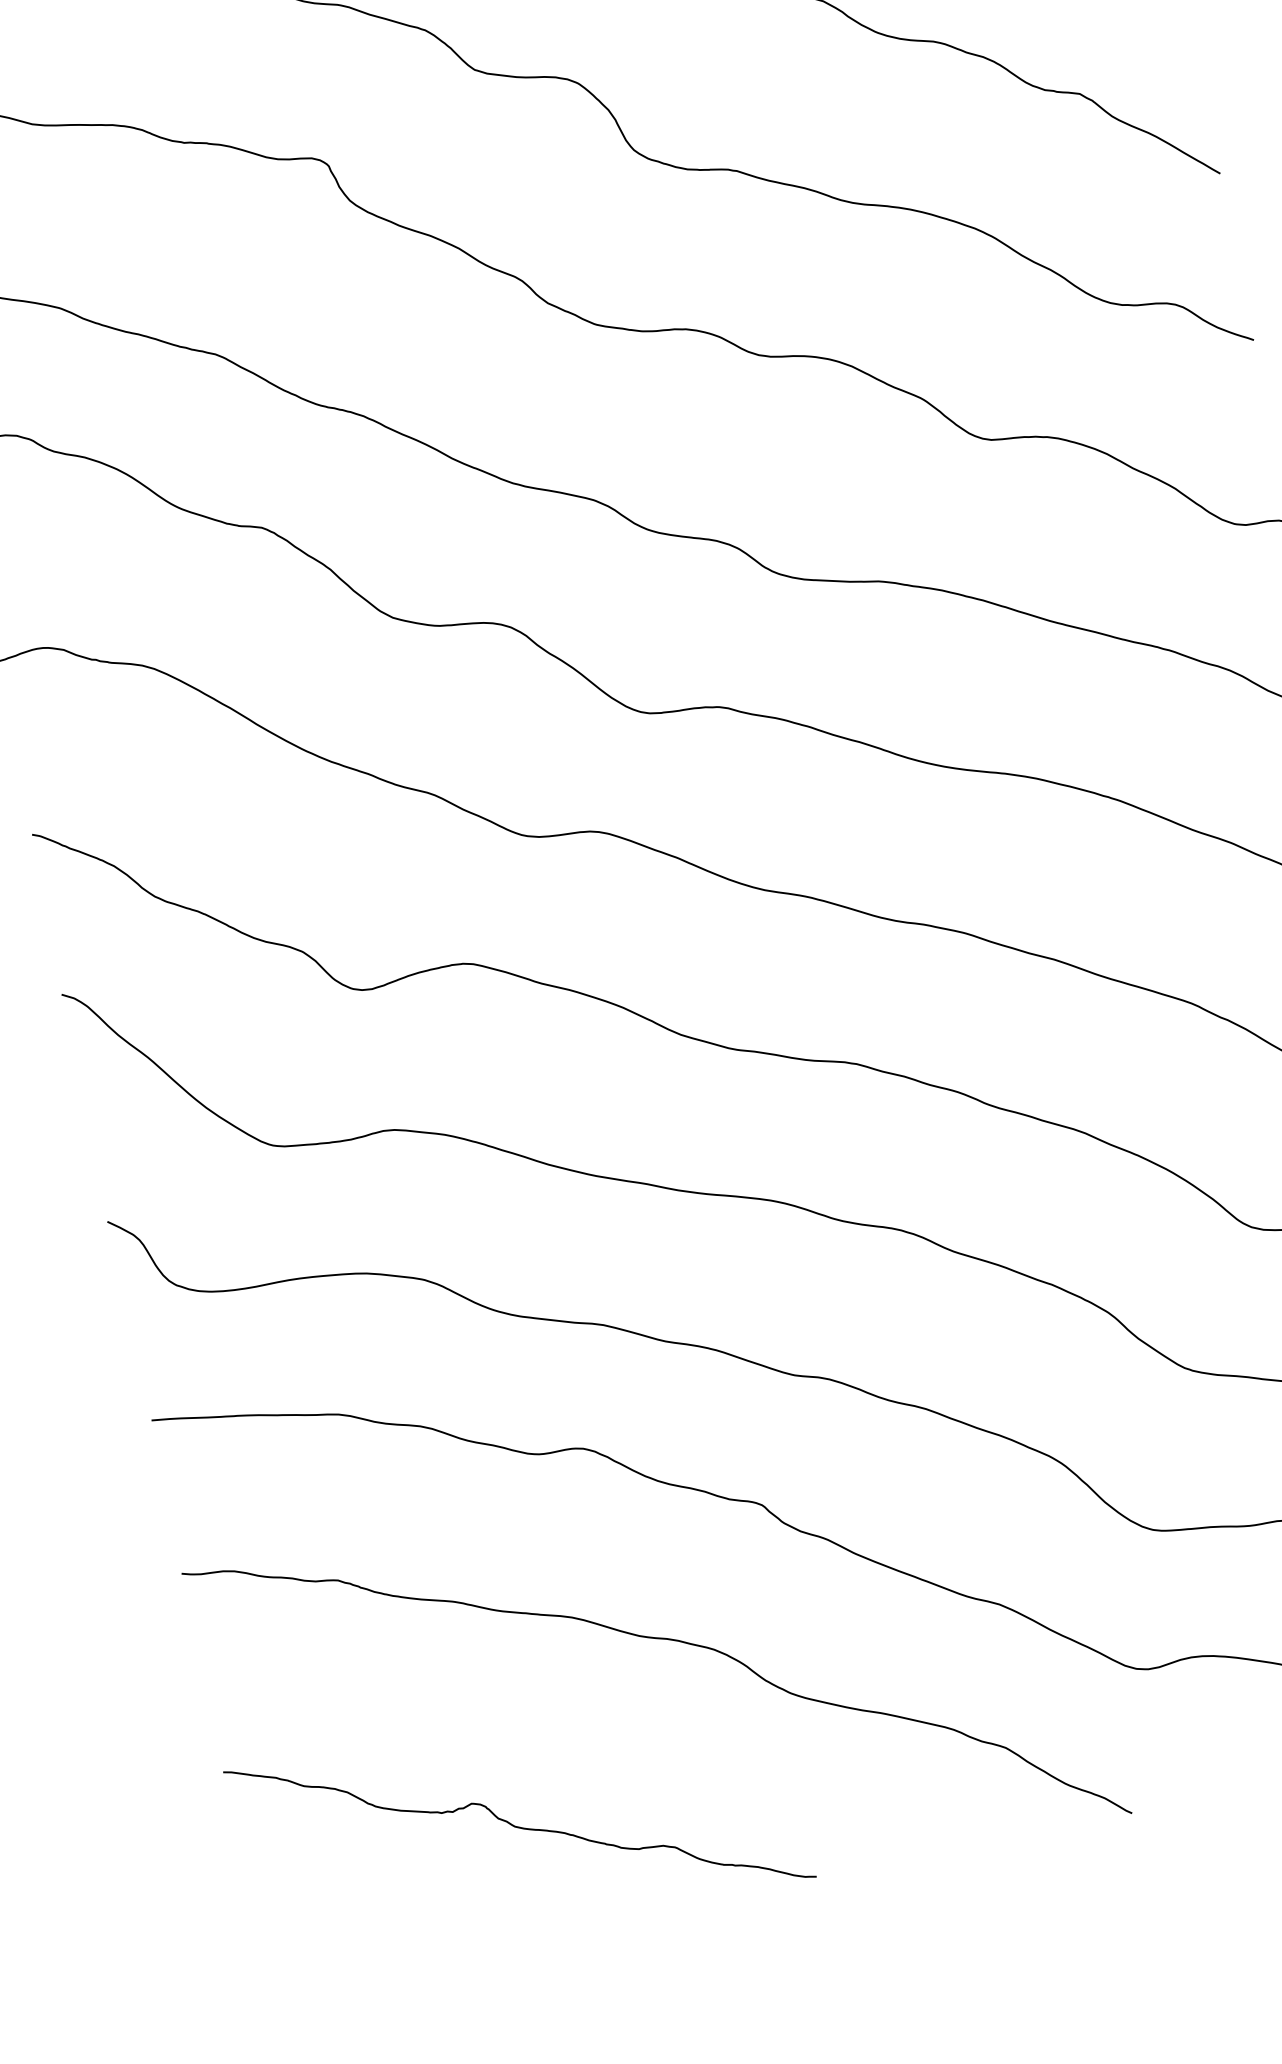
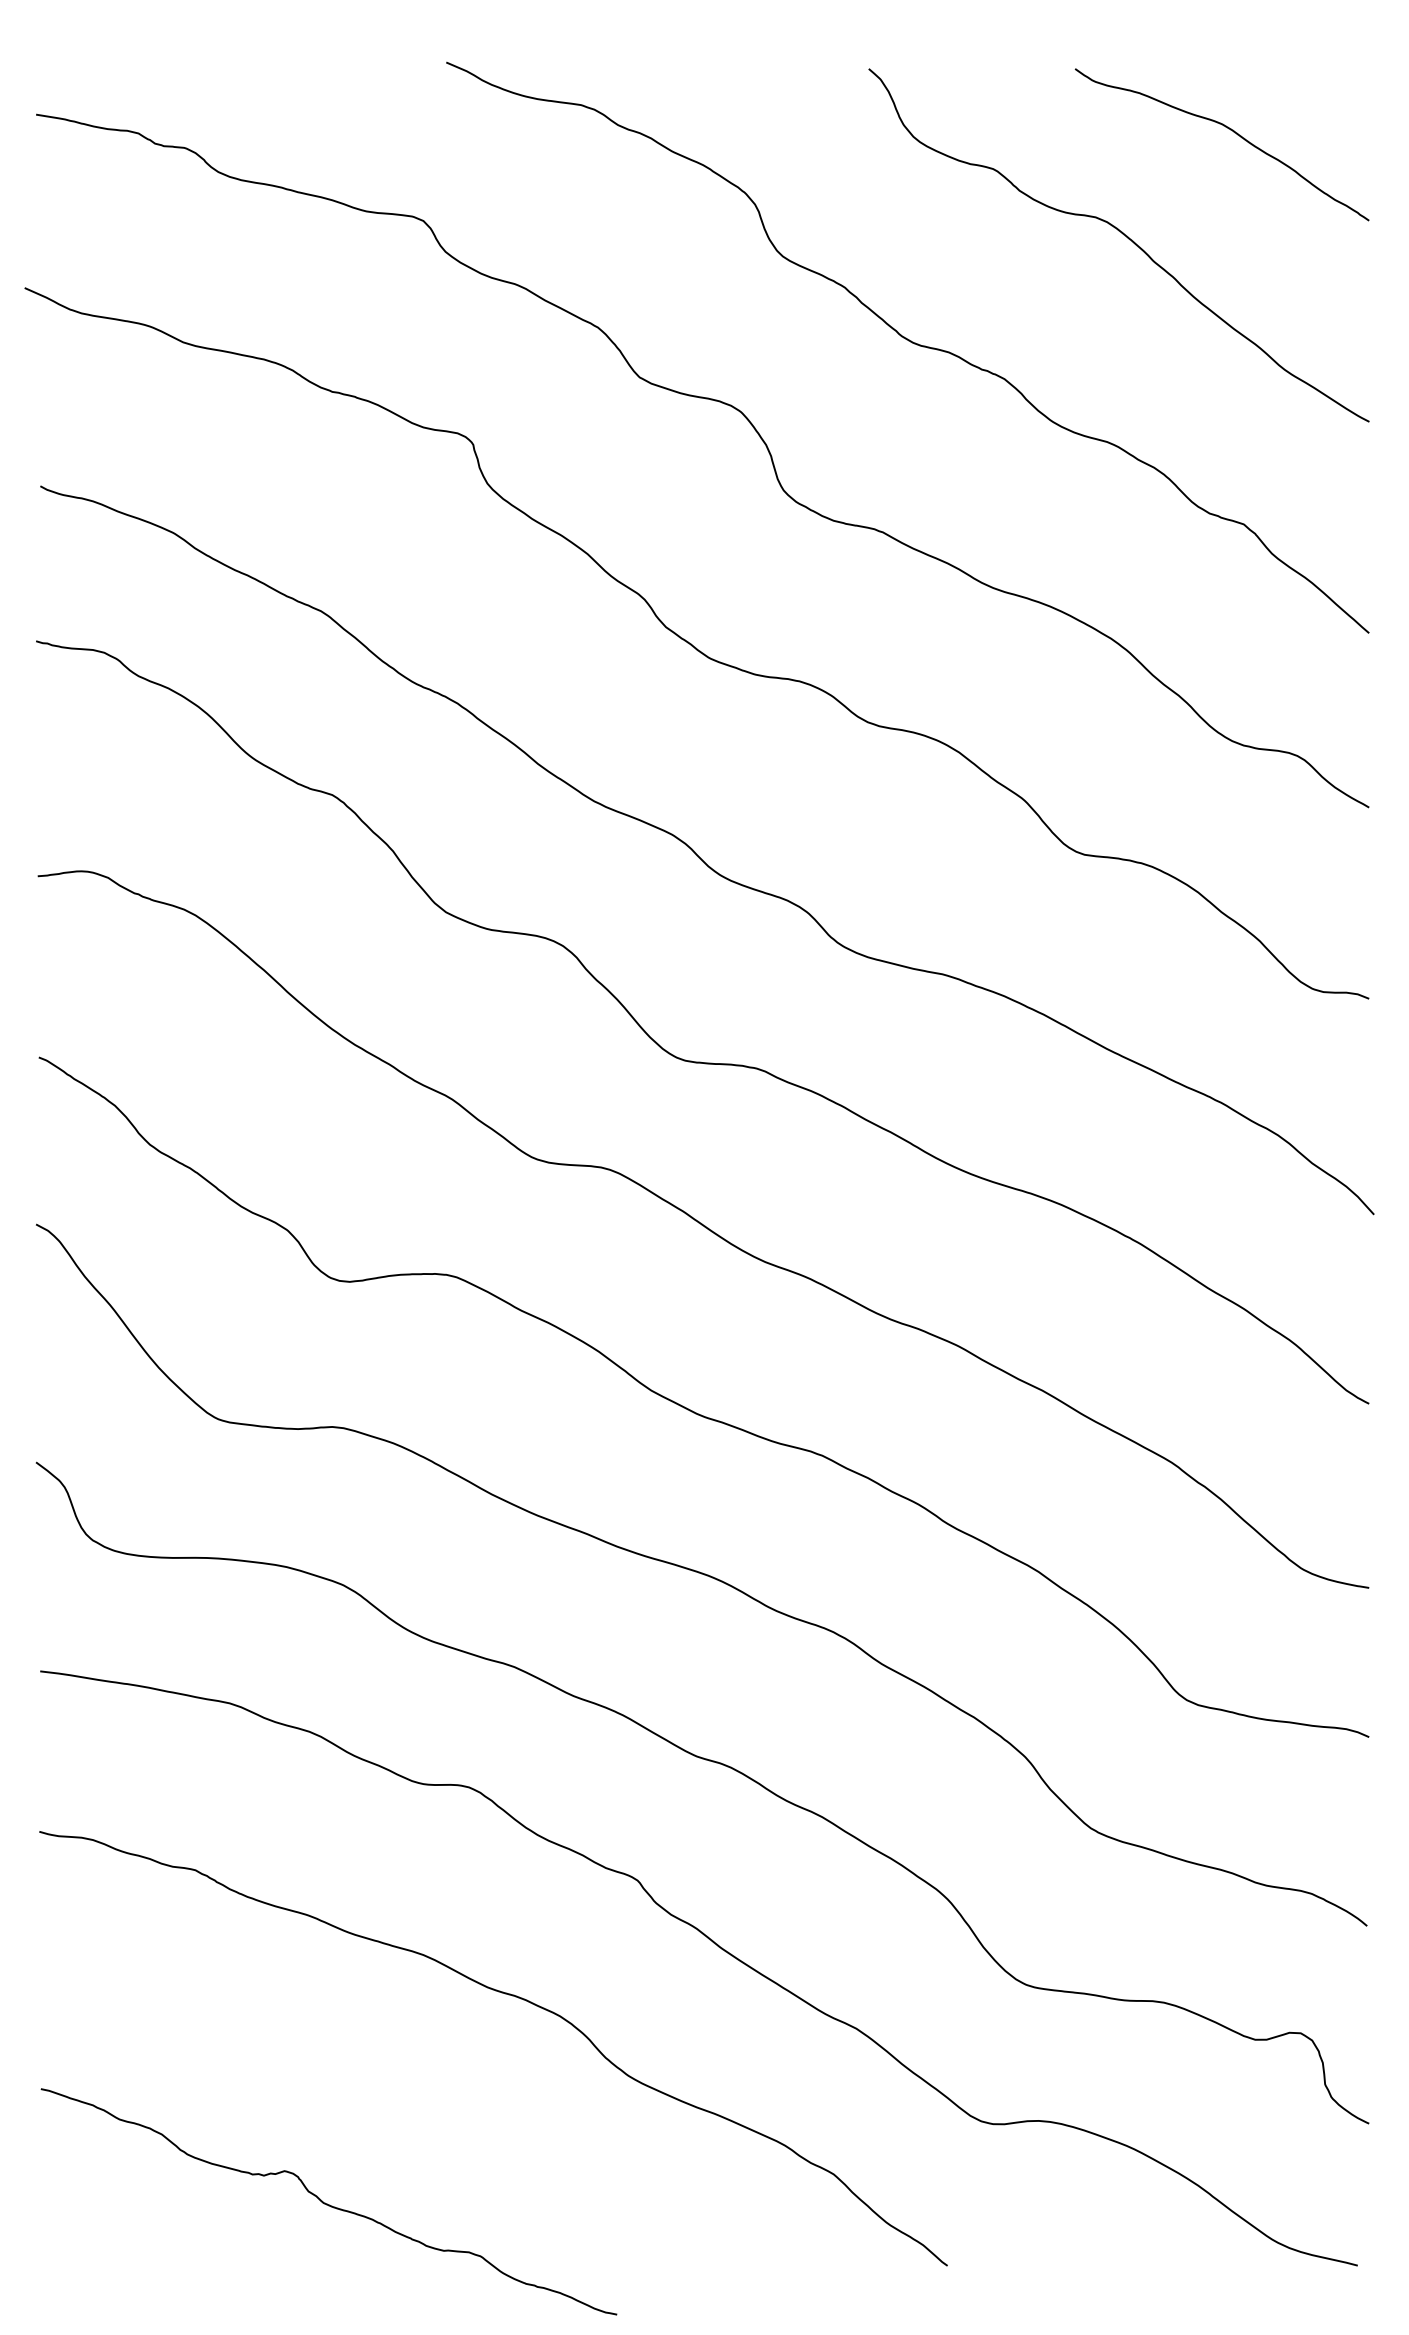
curve: (518, 1826) -> (327, 2203), moved

